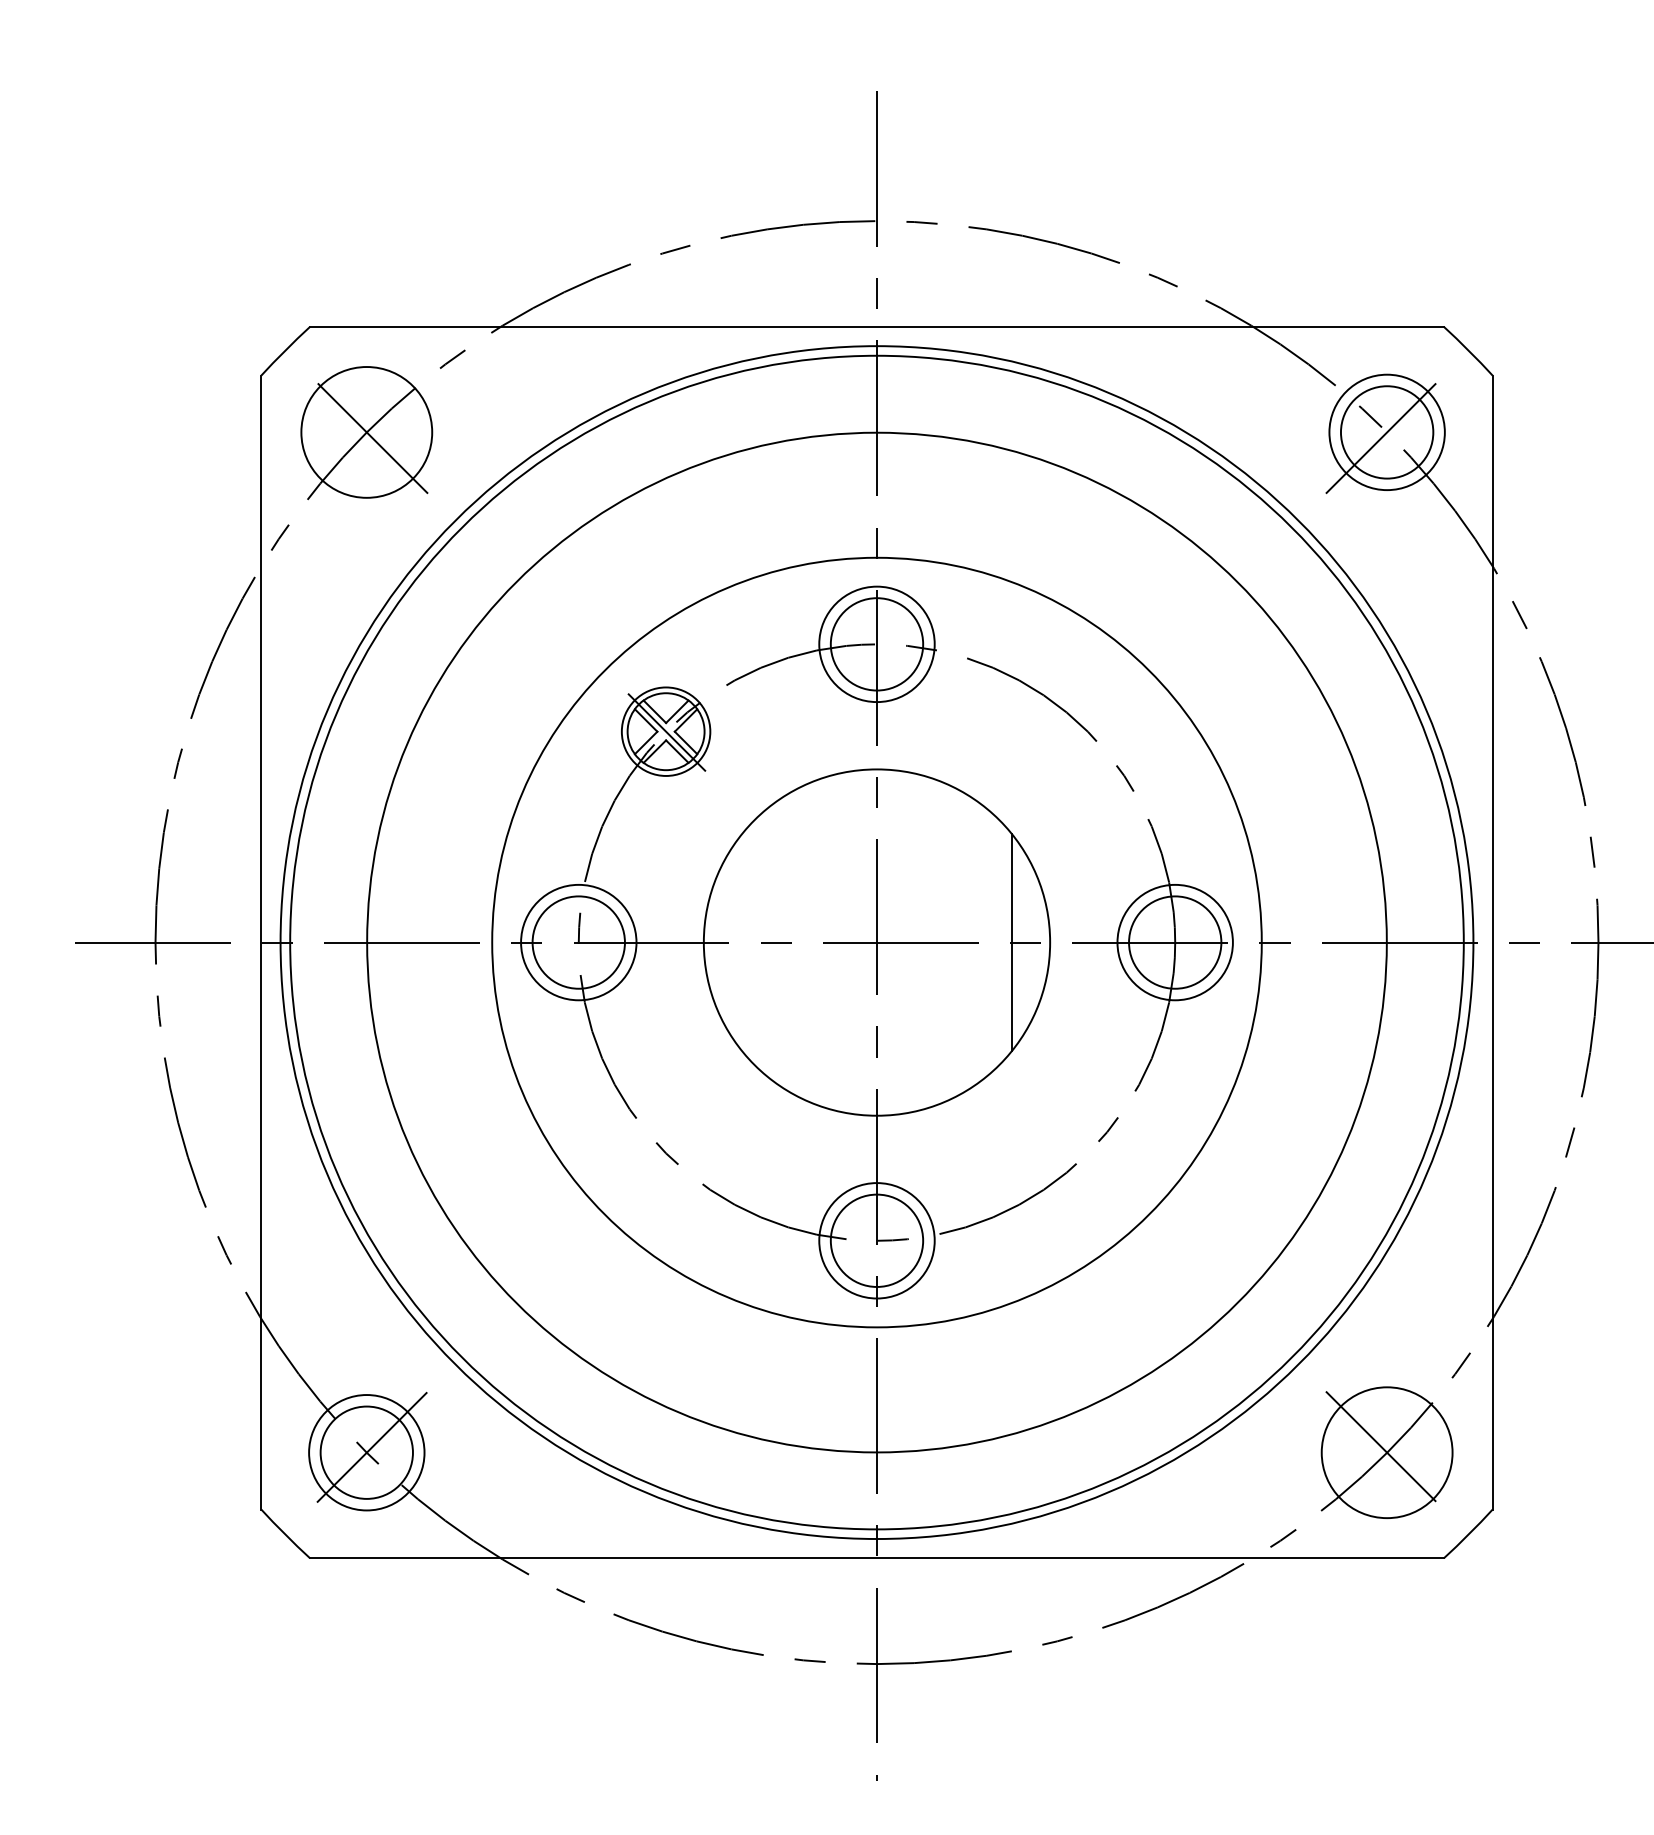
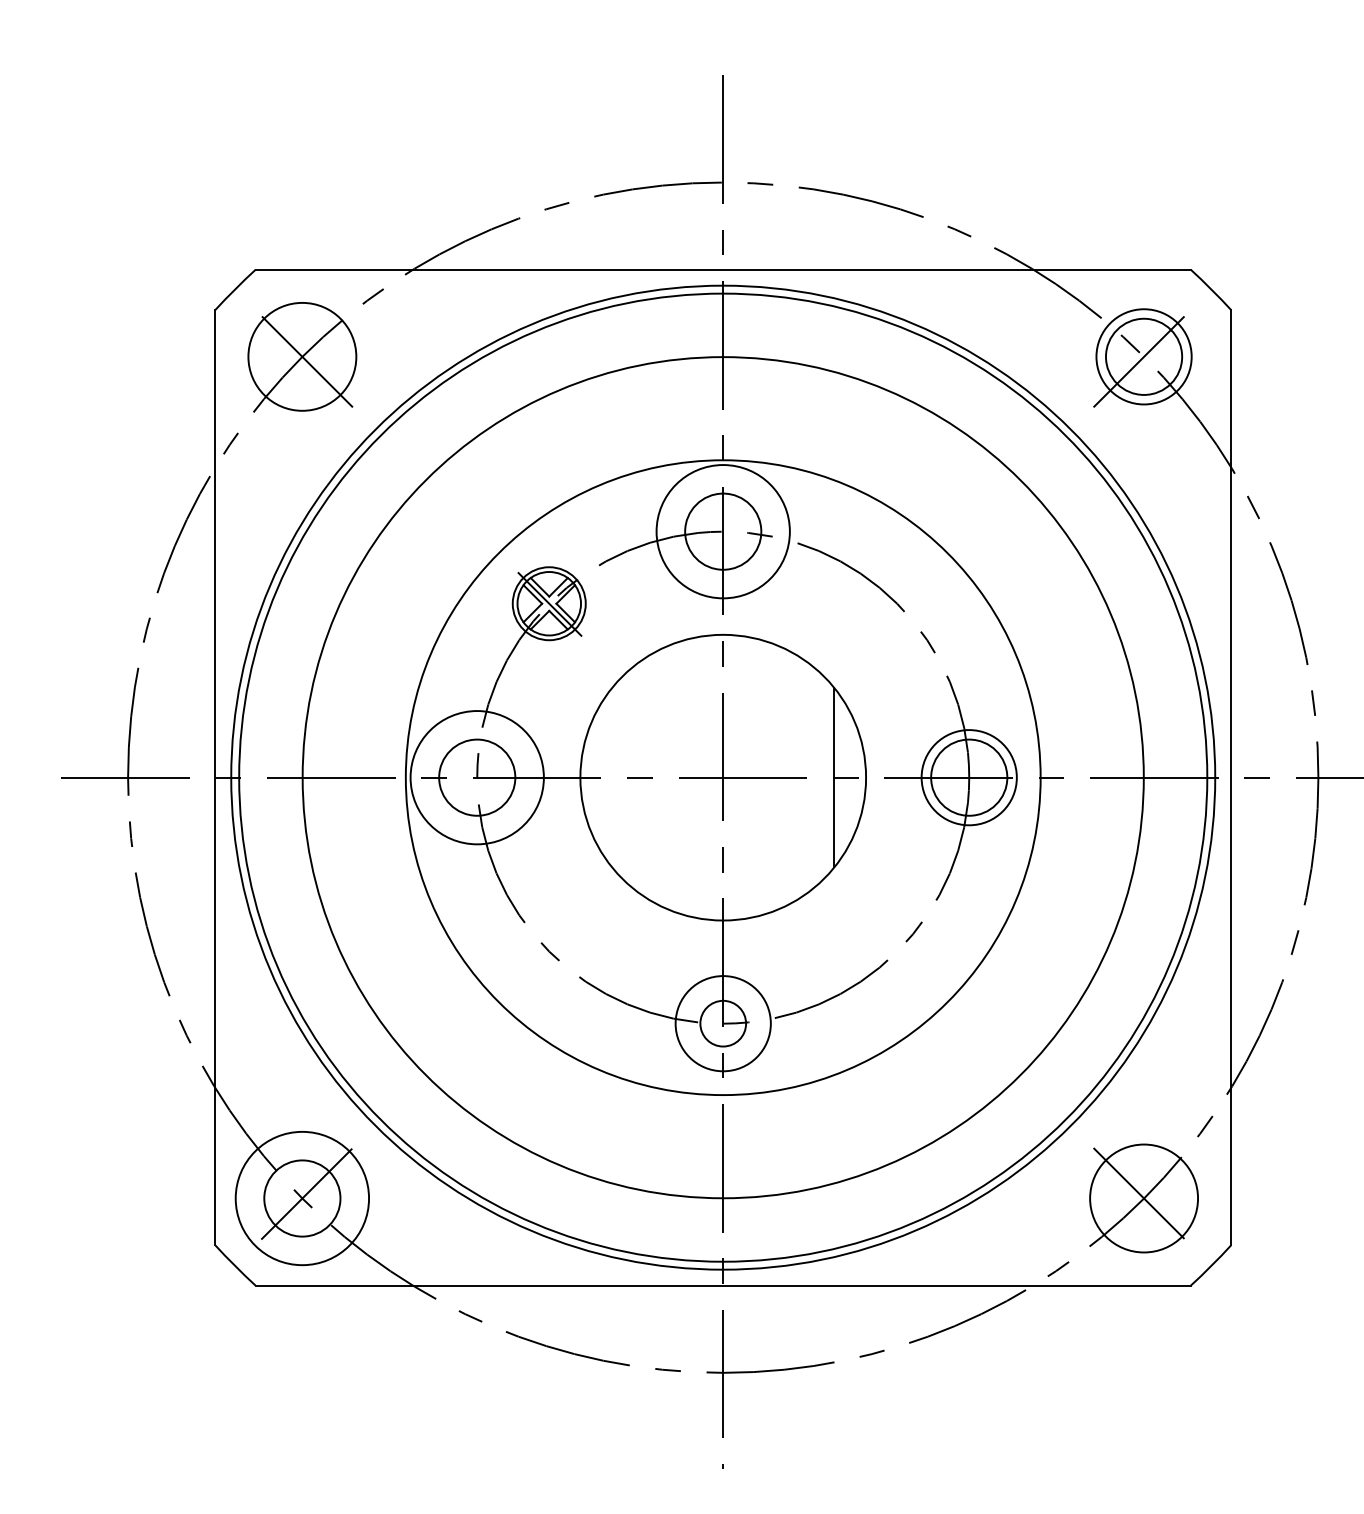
circle: (876, 644) -> (722, 531), size x1.4
circle: (578, 942) -> (477, 777), size x1.4
circle: (876, 1240) -> (722, 1023), size x0.6
circle: (366, 1452) -> (302, 1198), size x1.4

